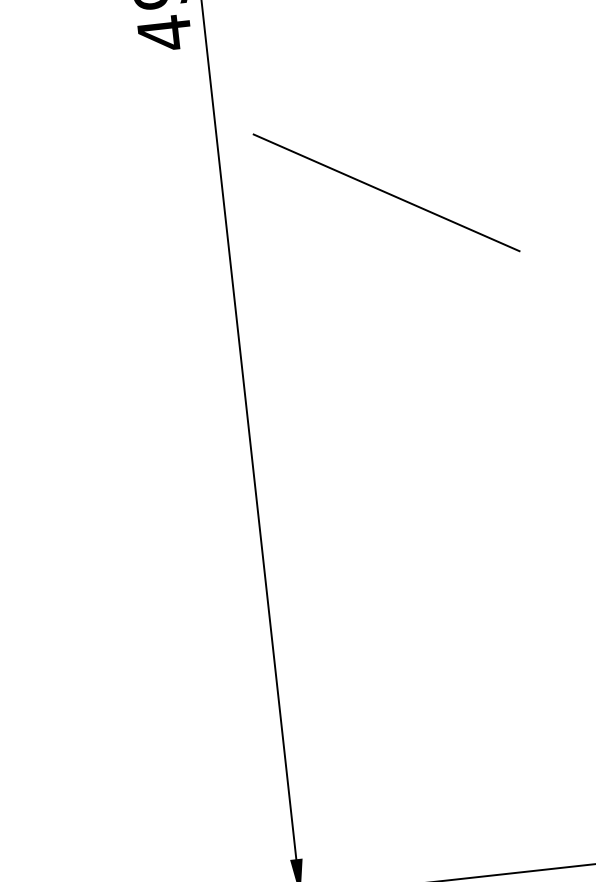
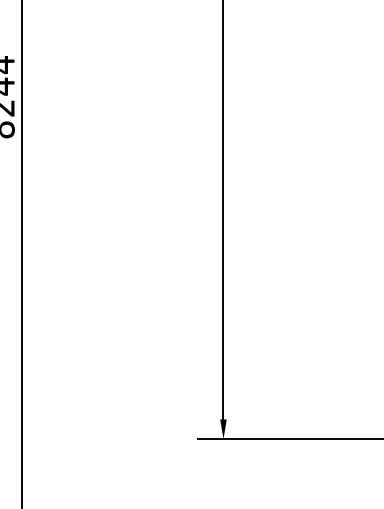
line: (386, 192) -> (308, 77), removed

